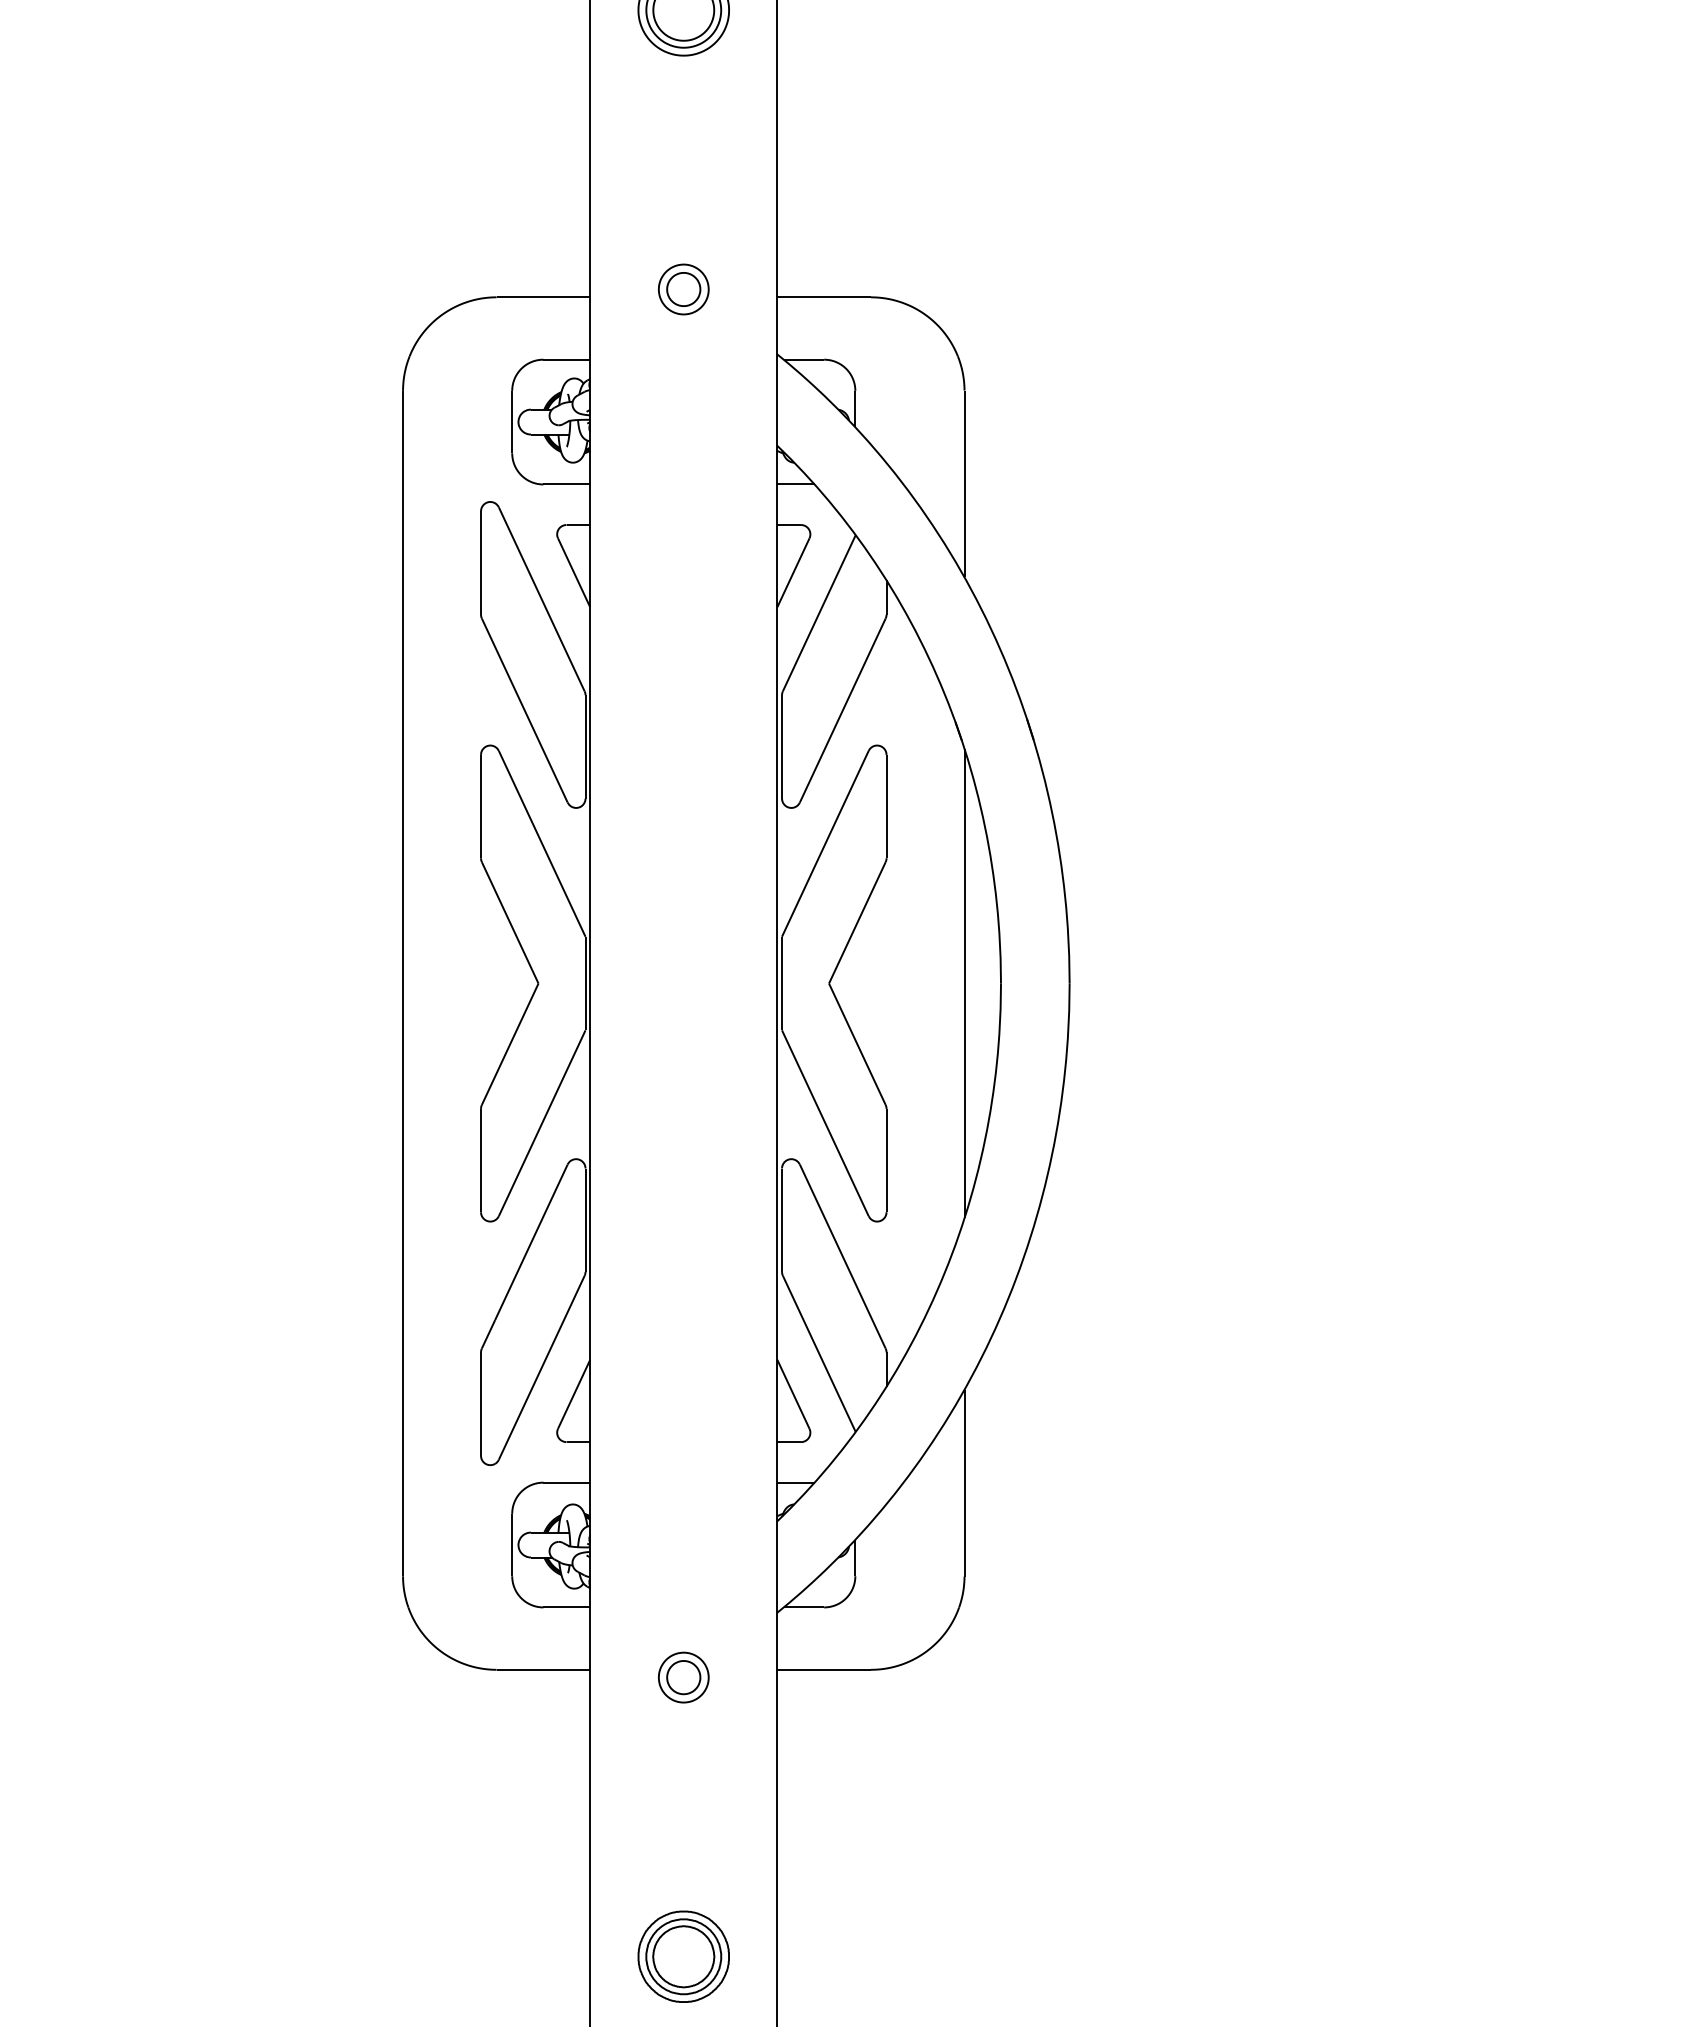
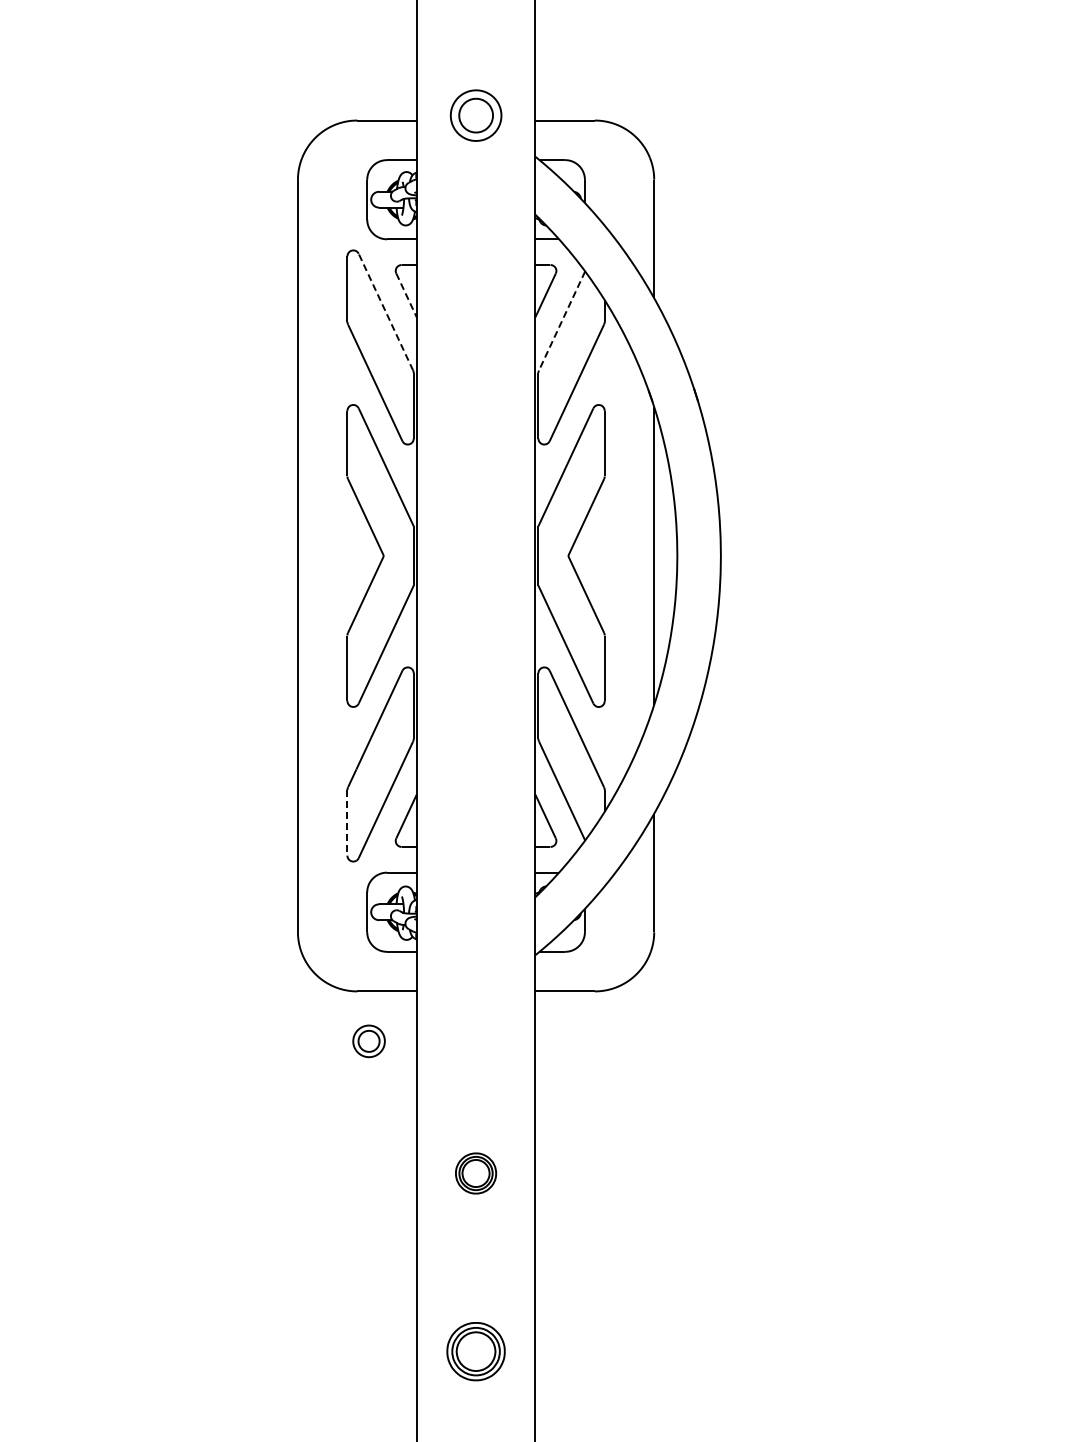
part: (682, 289) -> (475, 115), size x1.6
line: (574, 573) -> (406, 295), solid -> dashed
line: (541, 598) -> (385, 311), solid -> dashed
line: (819, 612) -> (562, 320), solid -> dashed
line: (481, 1403) -> (347, 822), solid -> dashed
part: (682, 1677) -> (368, 1041), moved
part: (682, 1956) -> (475, 1173), size x0.7

